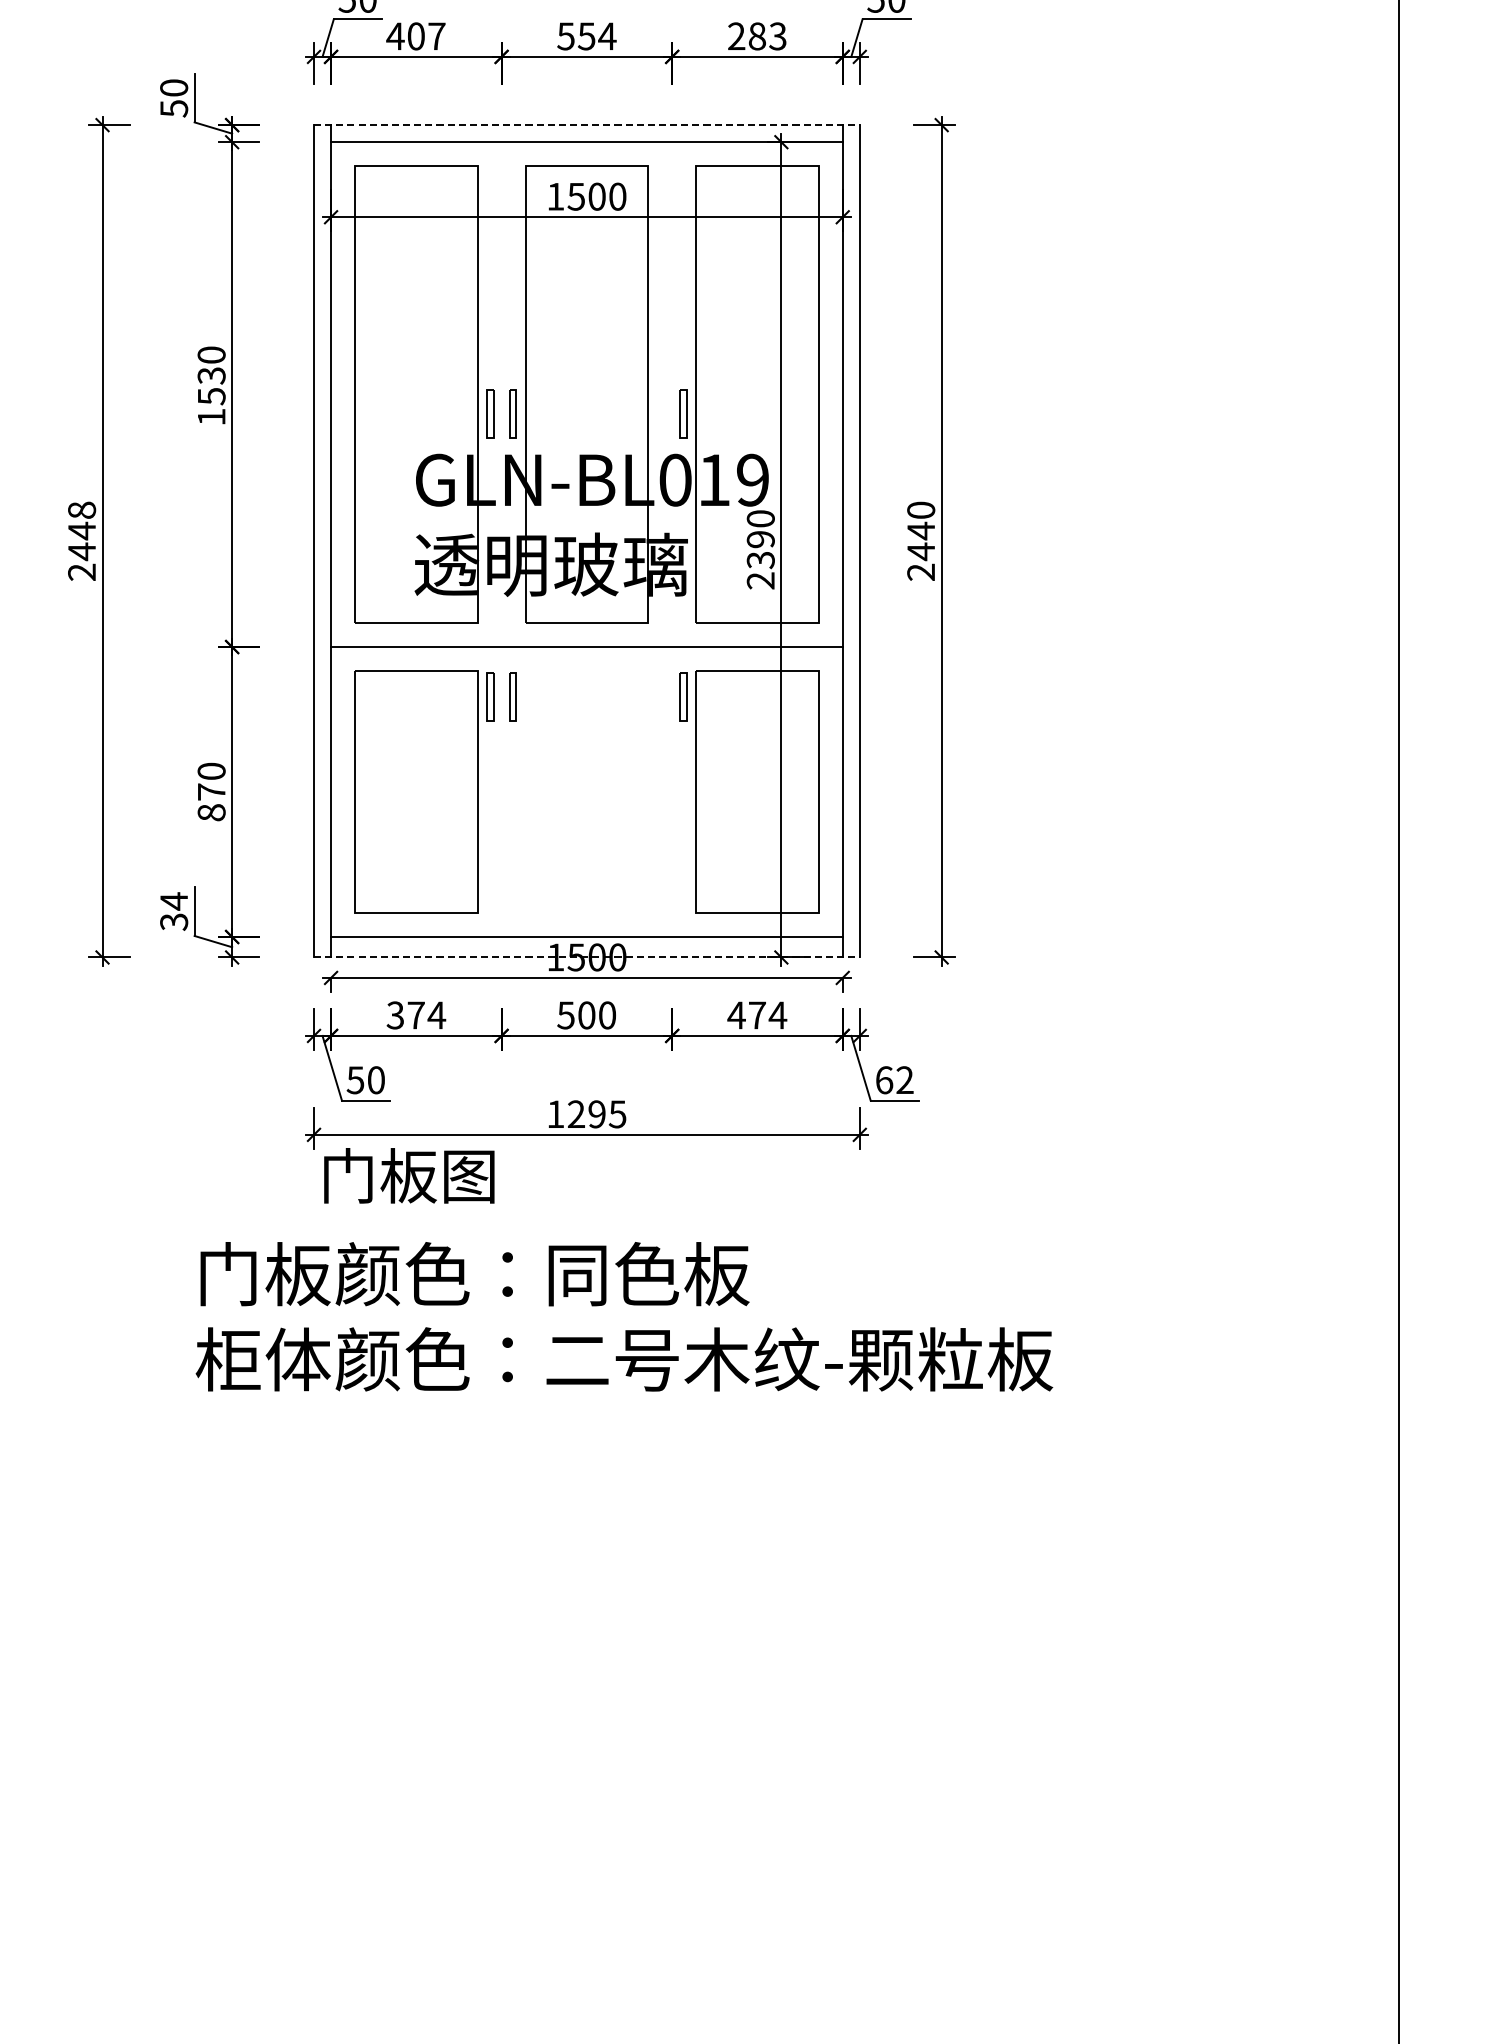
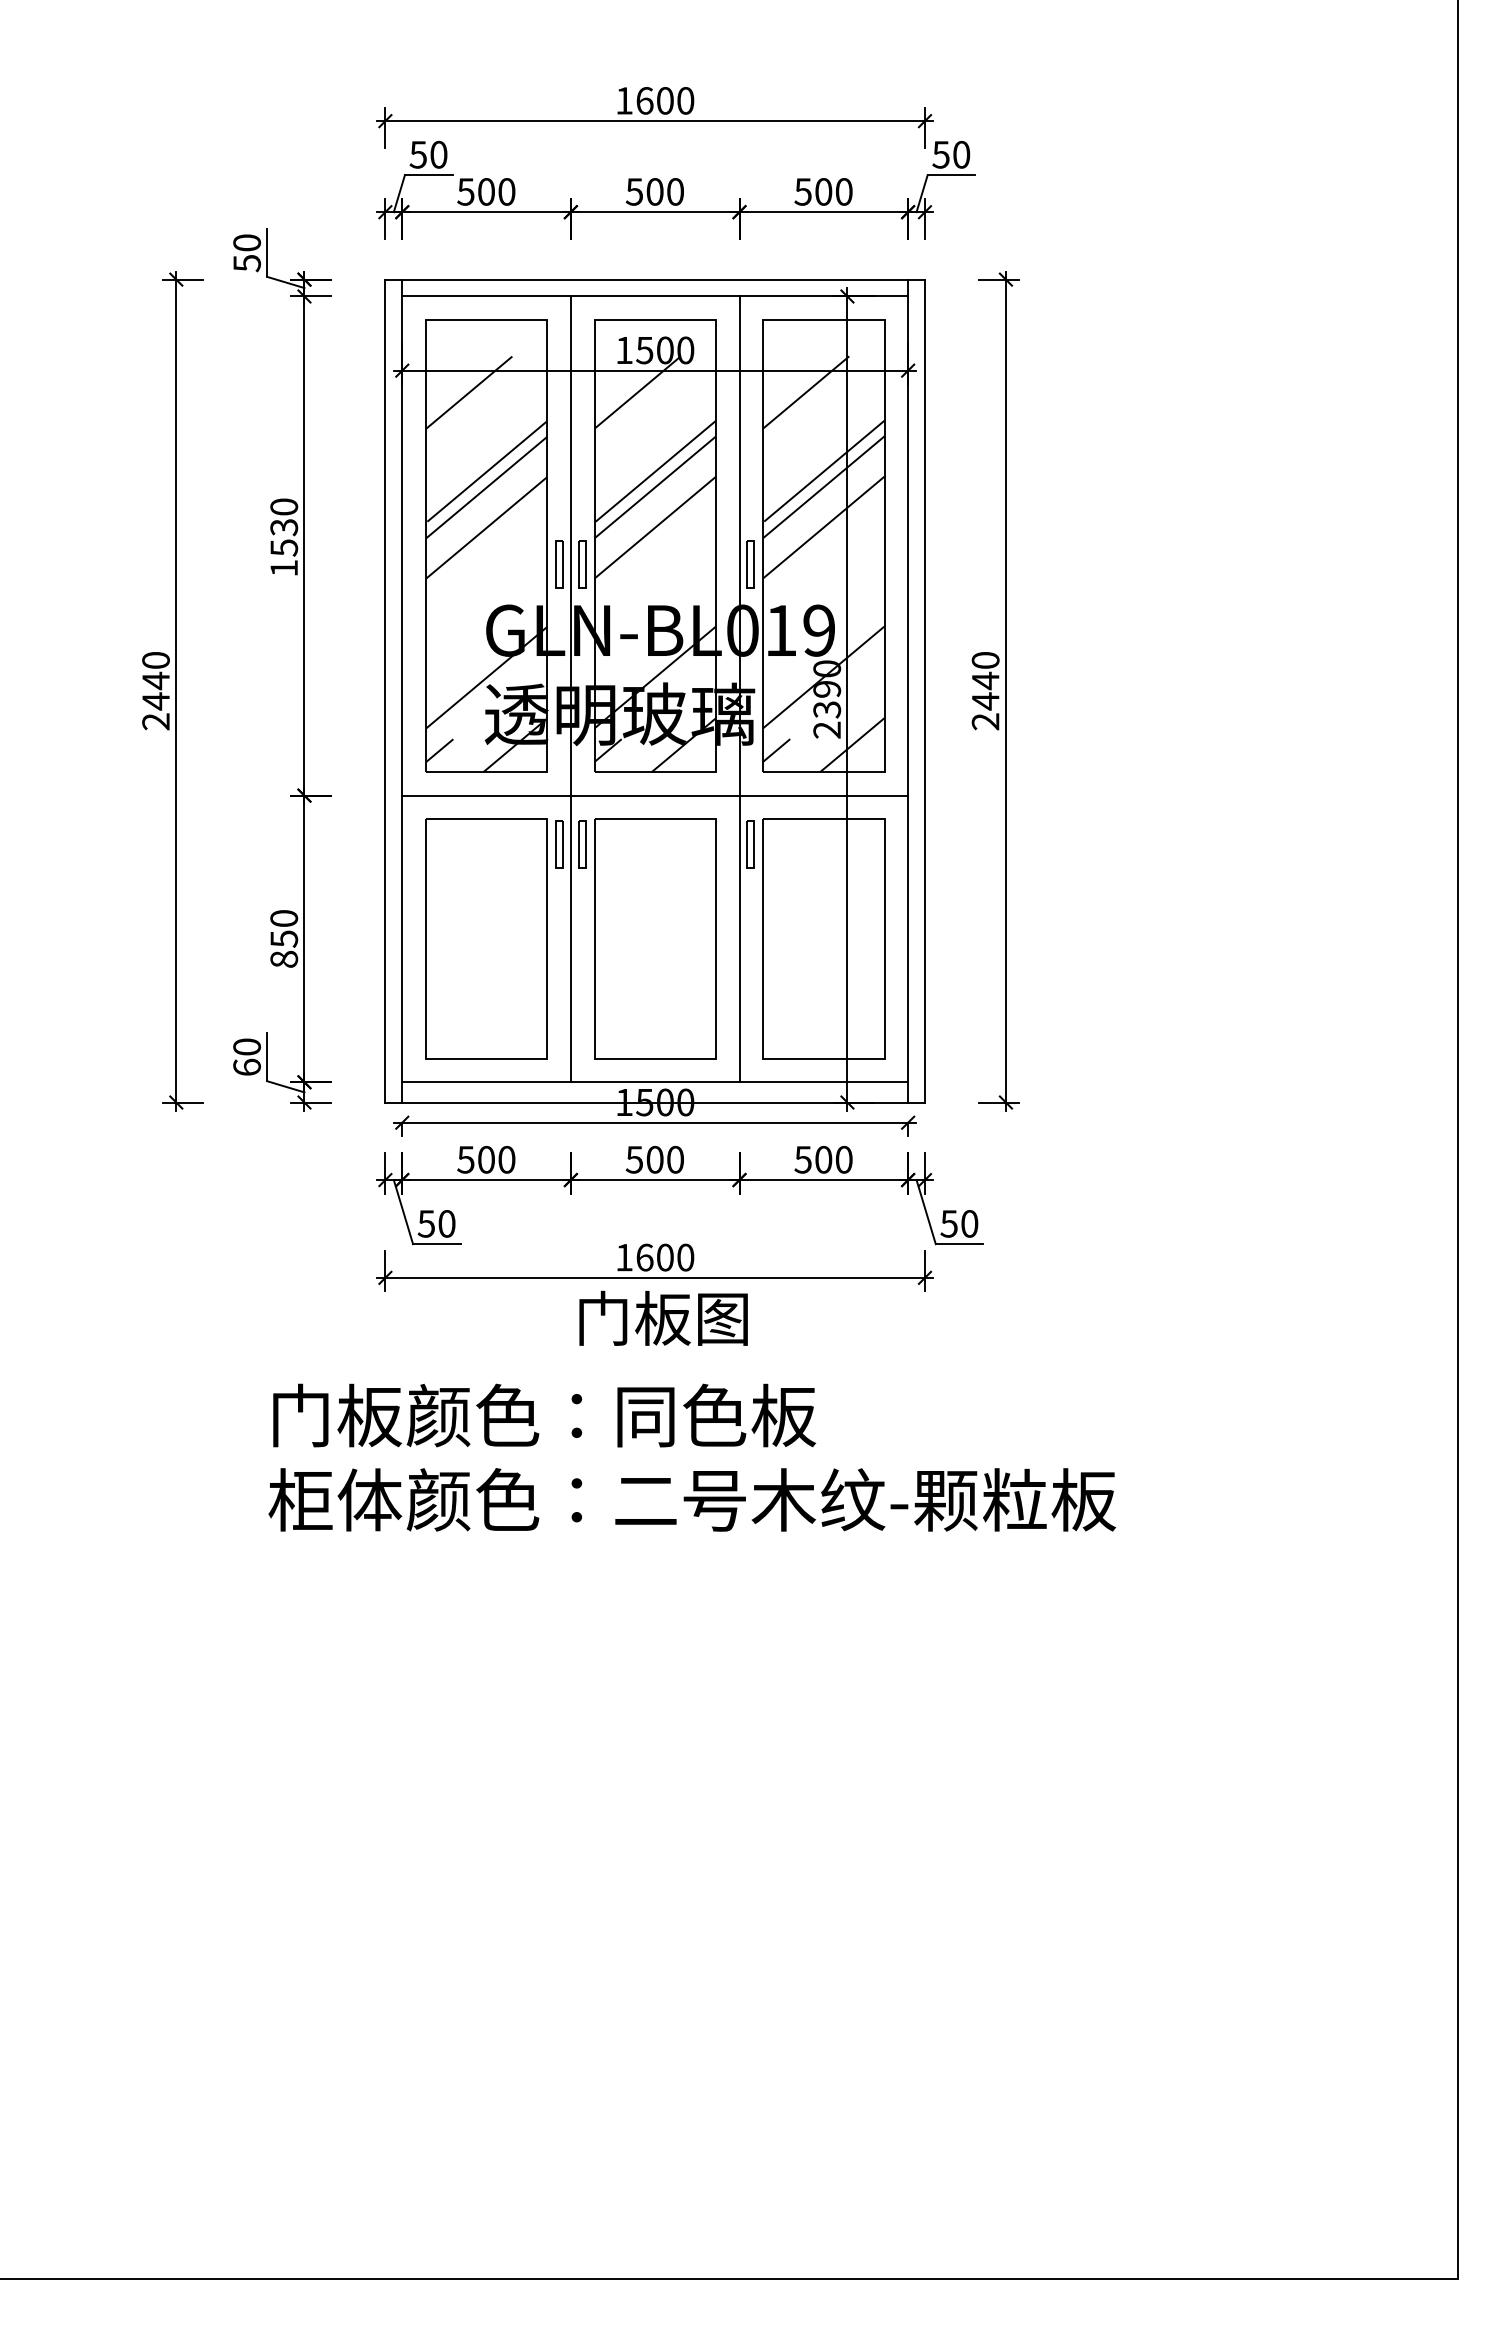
text: (415, 35) -> (485, 191), 407 -> 500
text: (597, 35) -> (665, 191), 554 -> 500
text: (757, 35) -> (823, 191), 283 -> 500
line: (587, 125) -> (655, 279), dashed -> solid
hatch: (416, 413) -> (486, 564), added
hatch: (586, 413) -> (654, 564), added
hatch: (757, 413) -> (823, 564), added
text: (81, 510) -> (155, 660), 2448 -> 2440
line: (501, 539) -> (570, 689), added
line: (672, 539) -> (739, 689), added
text: (211, 791) -> (284, 938), 870 -> 850
part: (587, 791) -> (655, 938), added
text: (173, 911) -> (246, 1057), 34 -> 60
line: (587, 957) -> (655, 1102), dashed -> solid
text: (416, 1015) -> (486, 1159), 374 -> 500
text: (757, 1015) -> (823, 1159), 474 -> 500
text: (894, 1079) -> (959, 1223), 62 -> 50
text: (597, 1114) -> (665, 1257), 1295 -> 1600
text: (409, 1174) -> (663, 1317), moved

